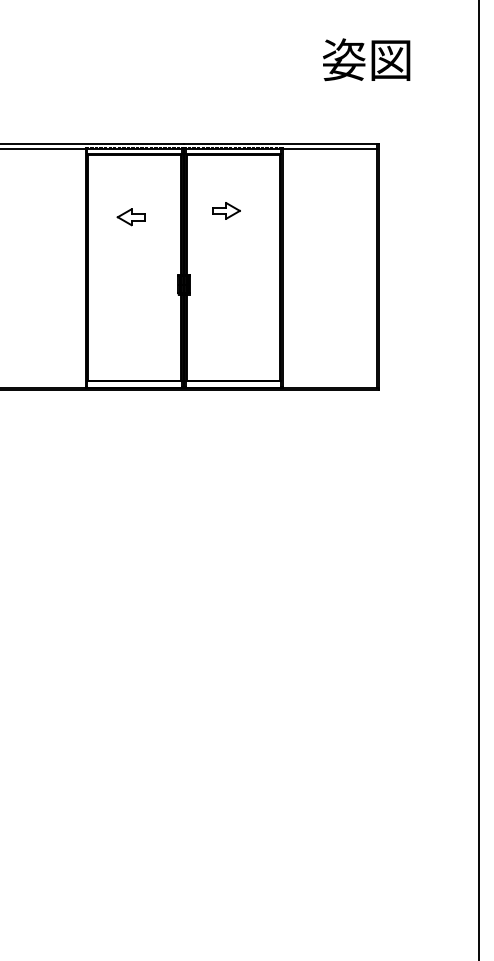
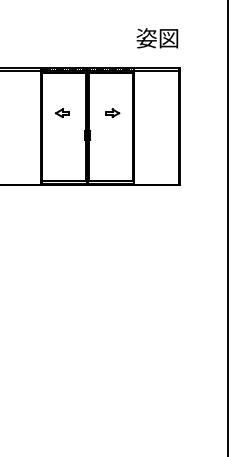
text: (366, 60) -> (157, 38), moved
part: (225, 209) -> (112, 112), moved
part: (131, 215) -> (62, 112), moved

